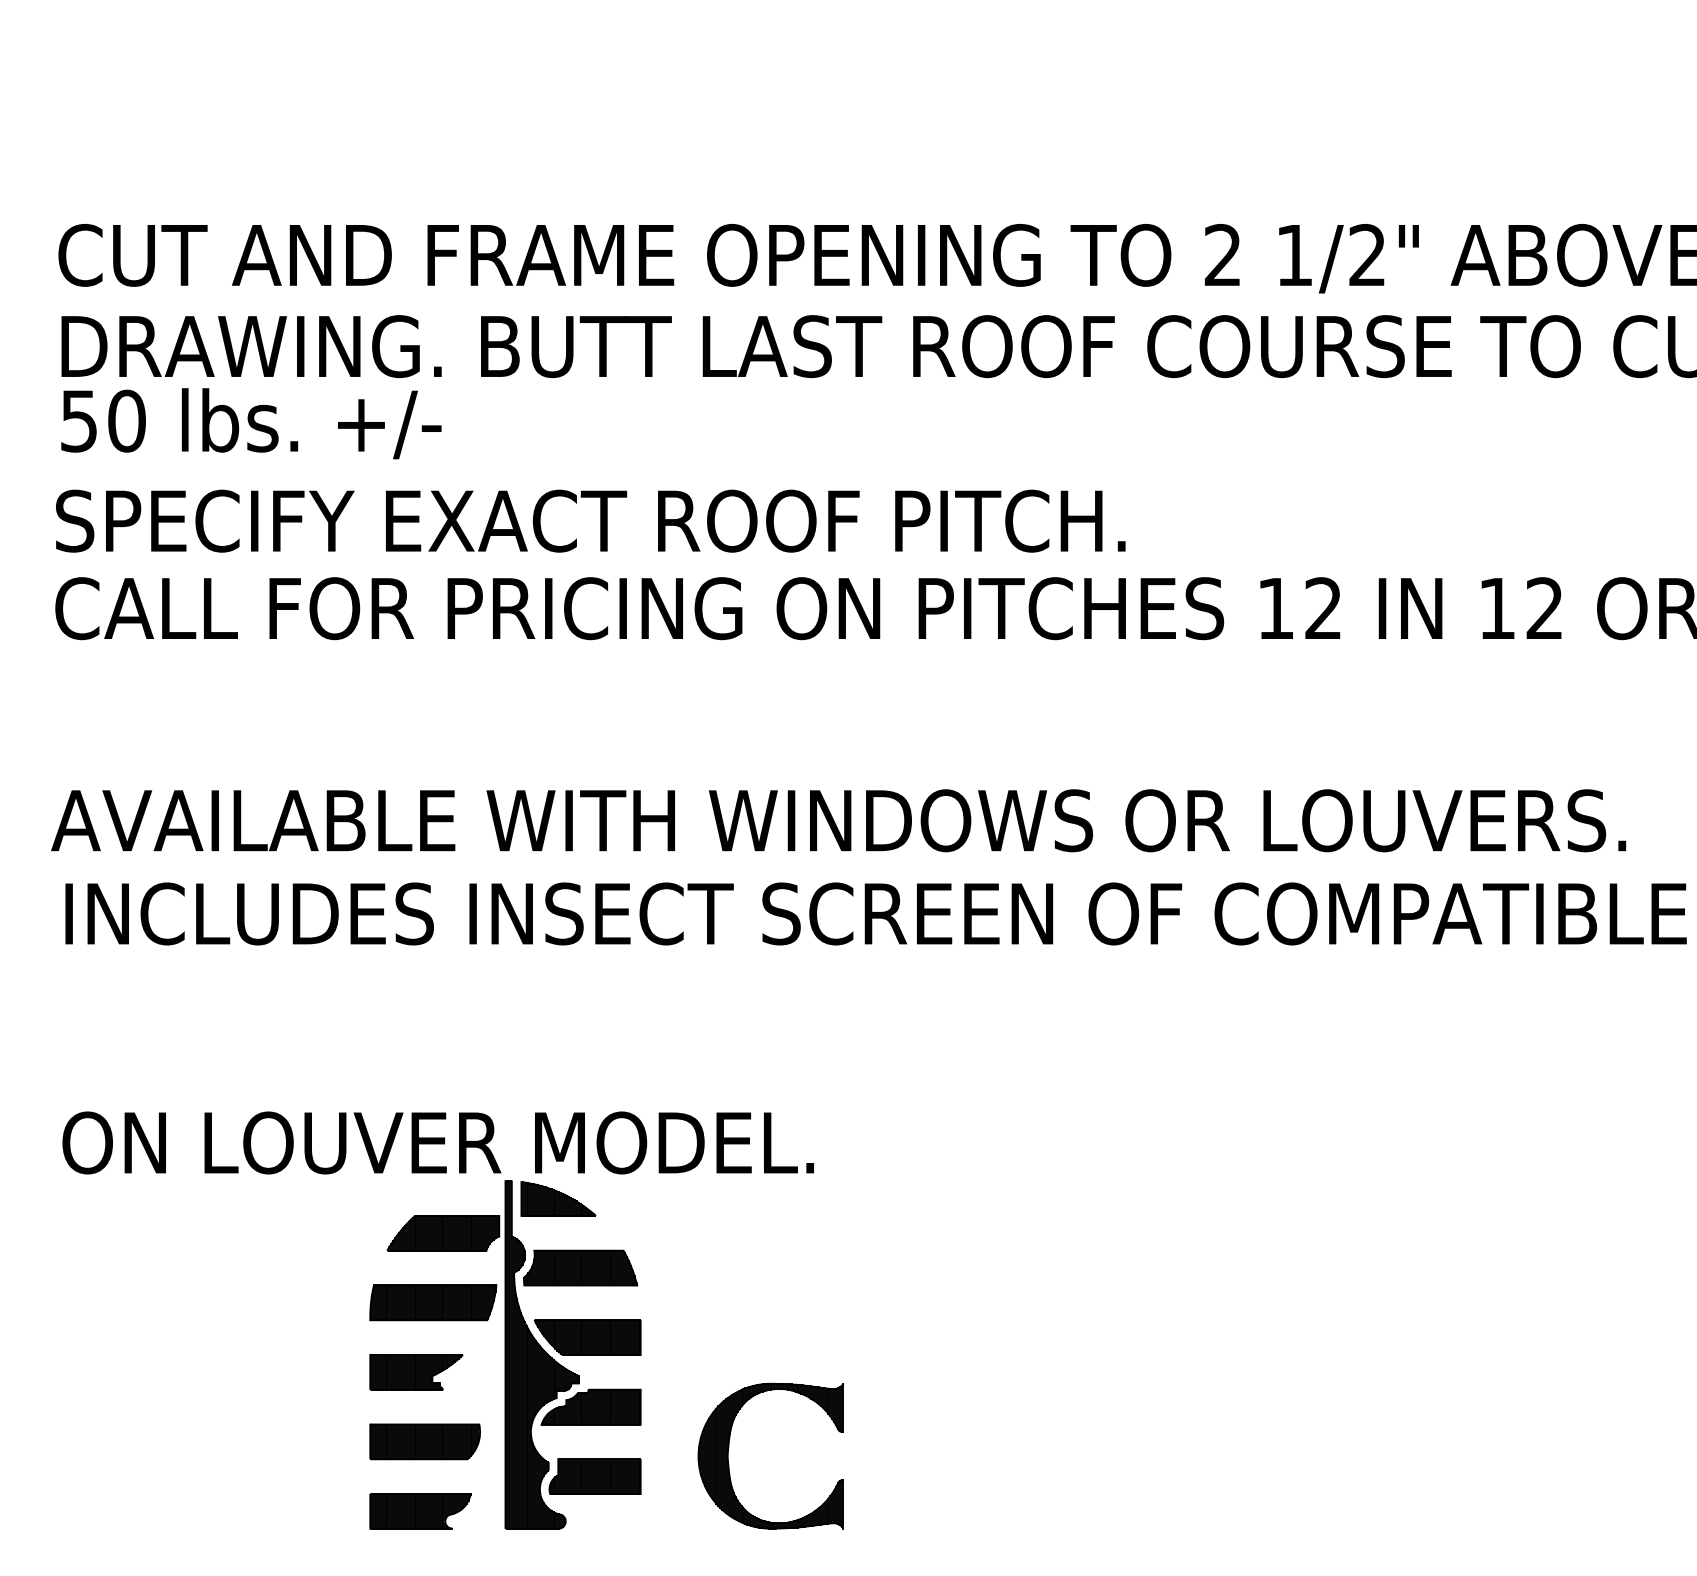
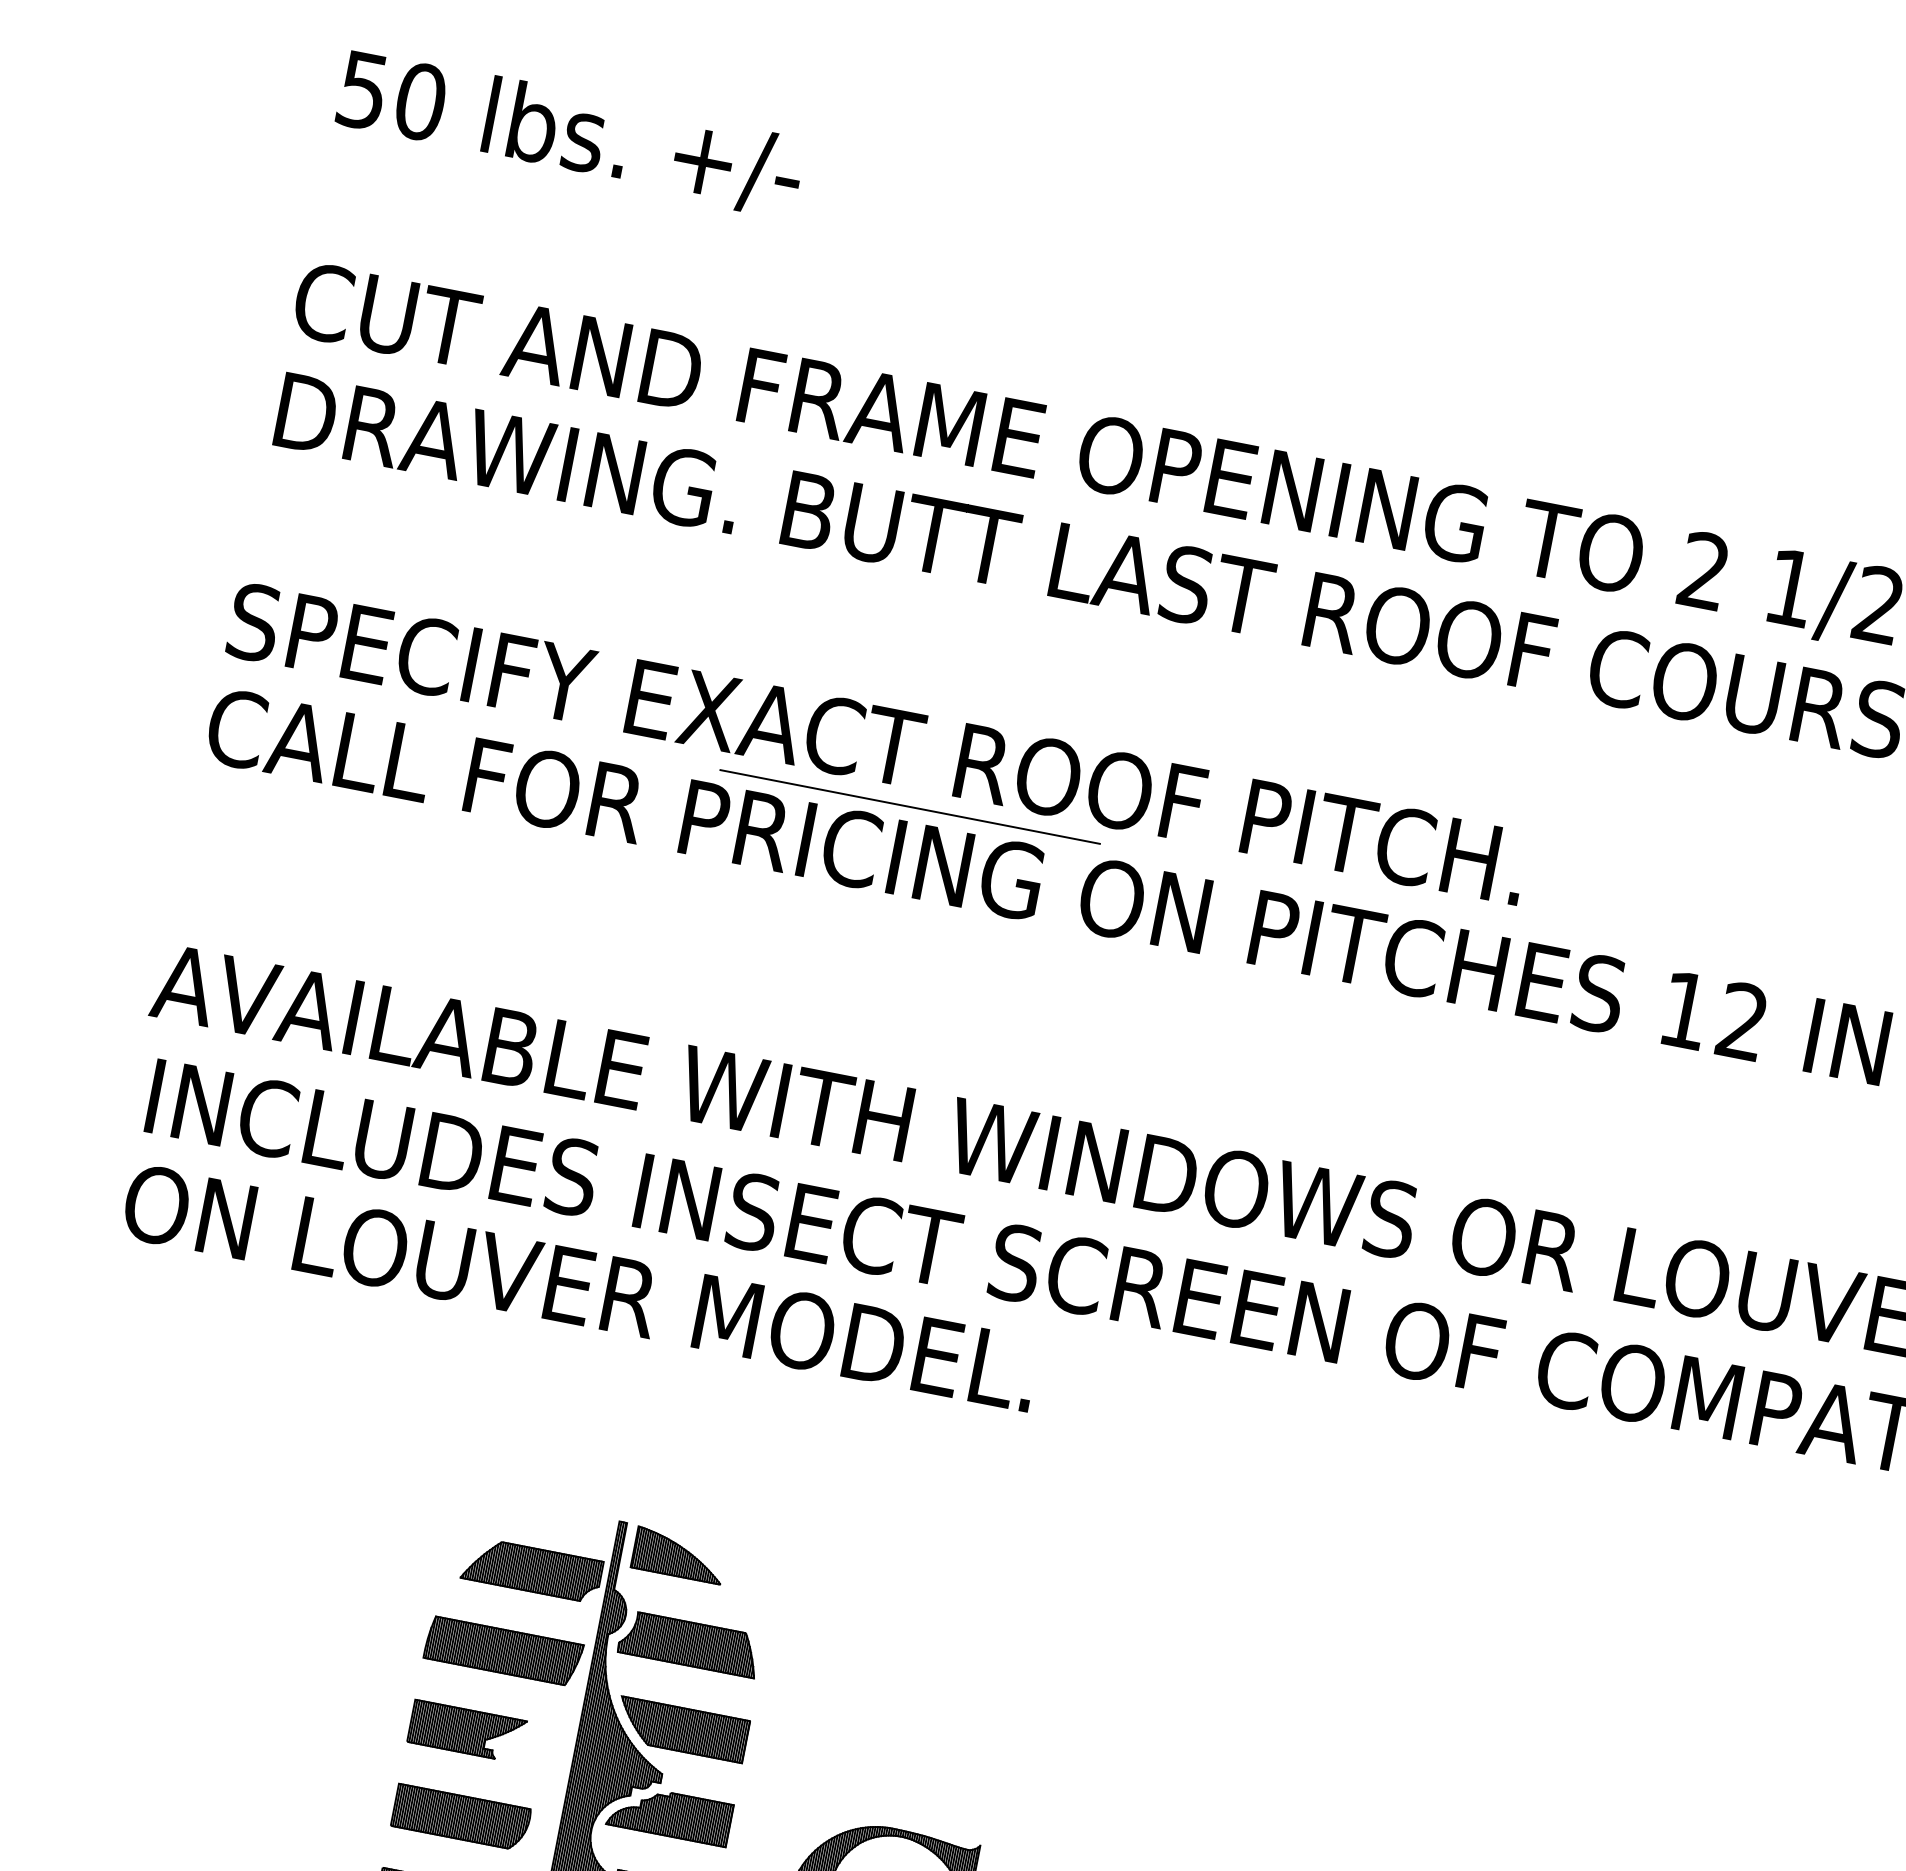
text: (251, 423) -> (570, 133), moved
line: (626, 566) -> (910, 806), added
text: (437, 1142) -> (579, 1287), moved

